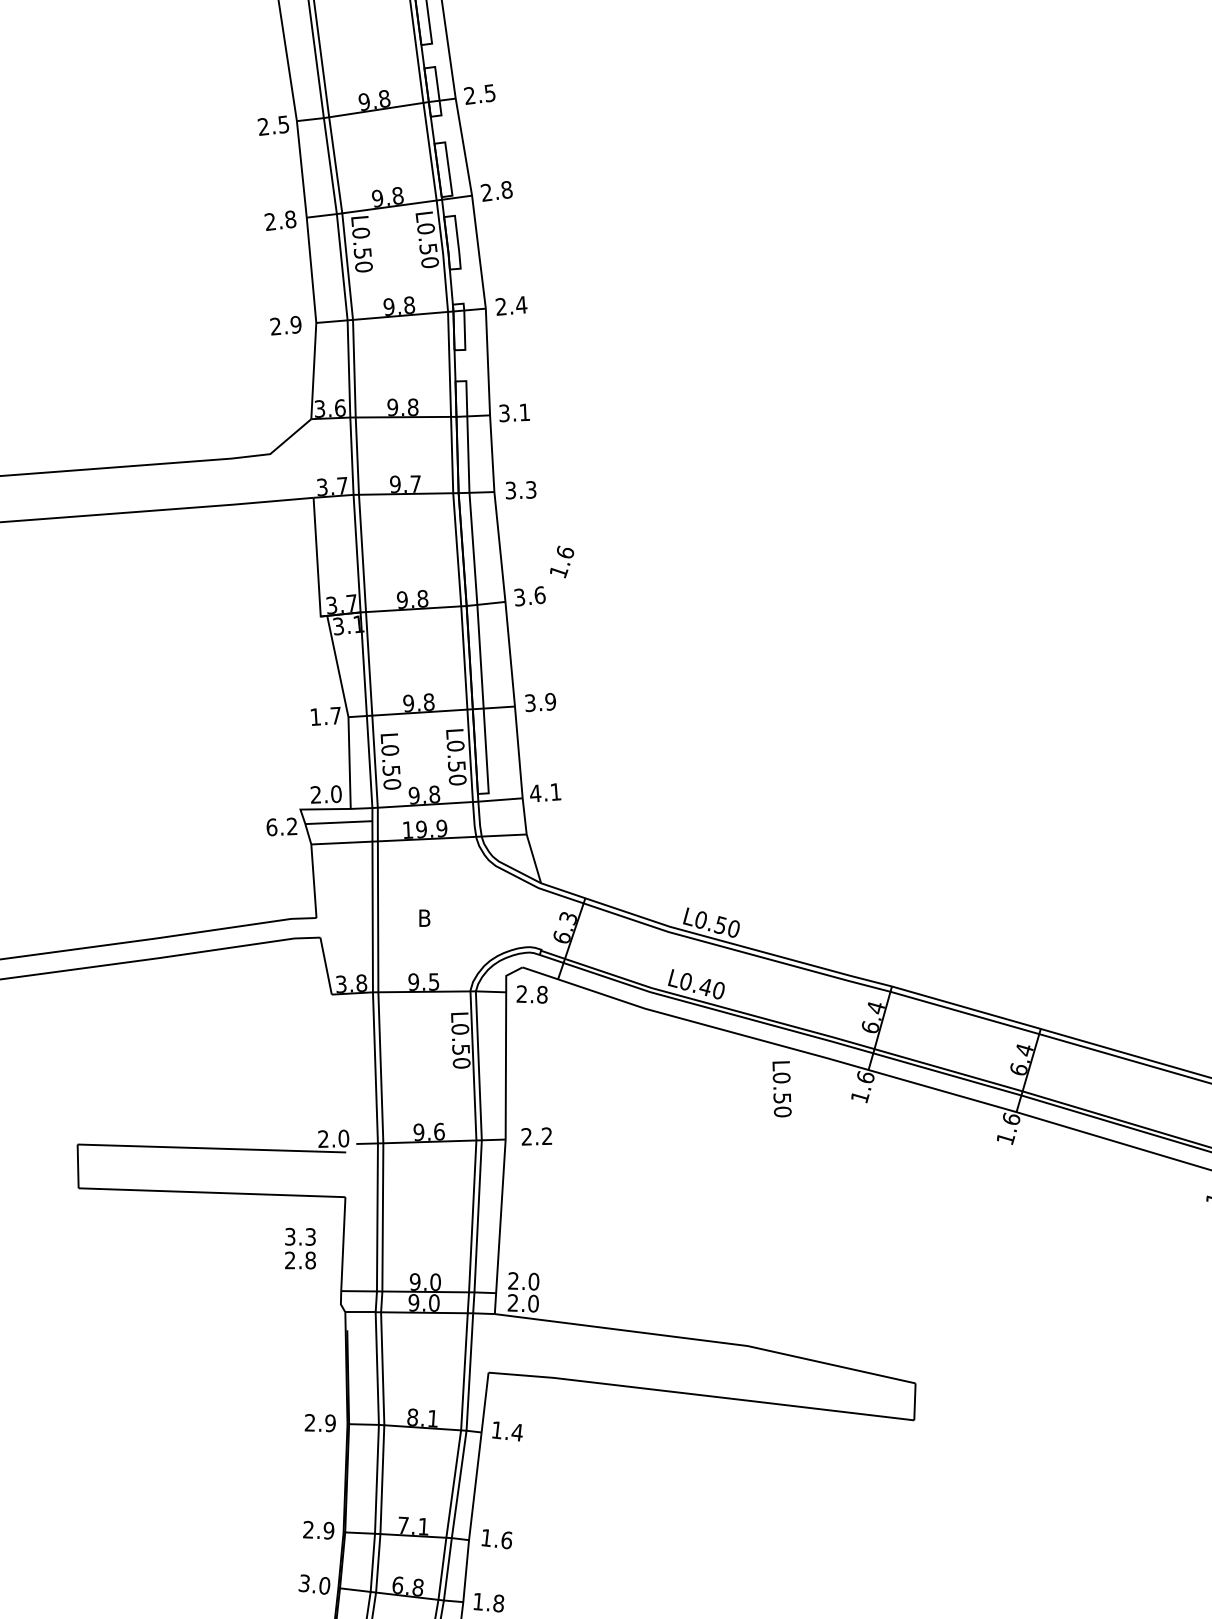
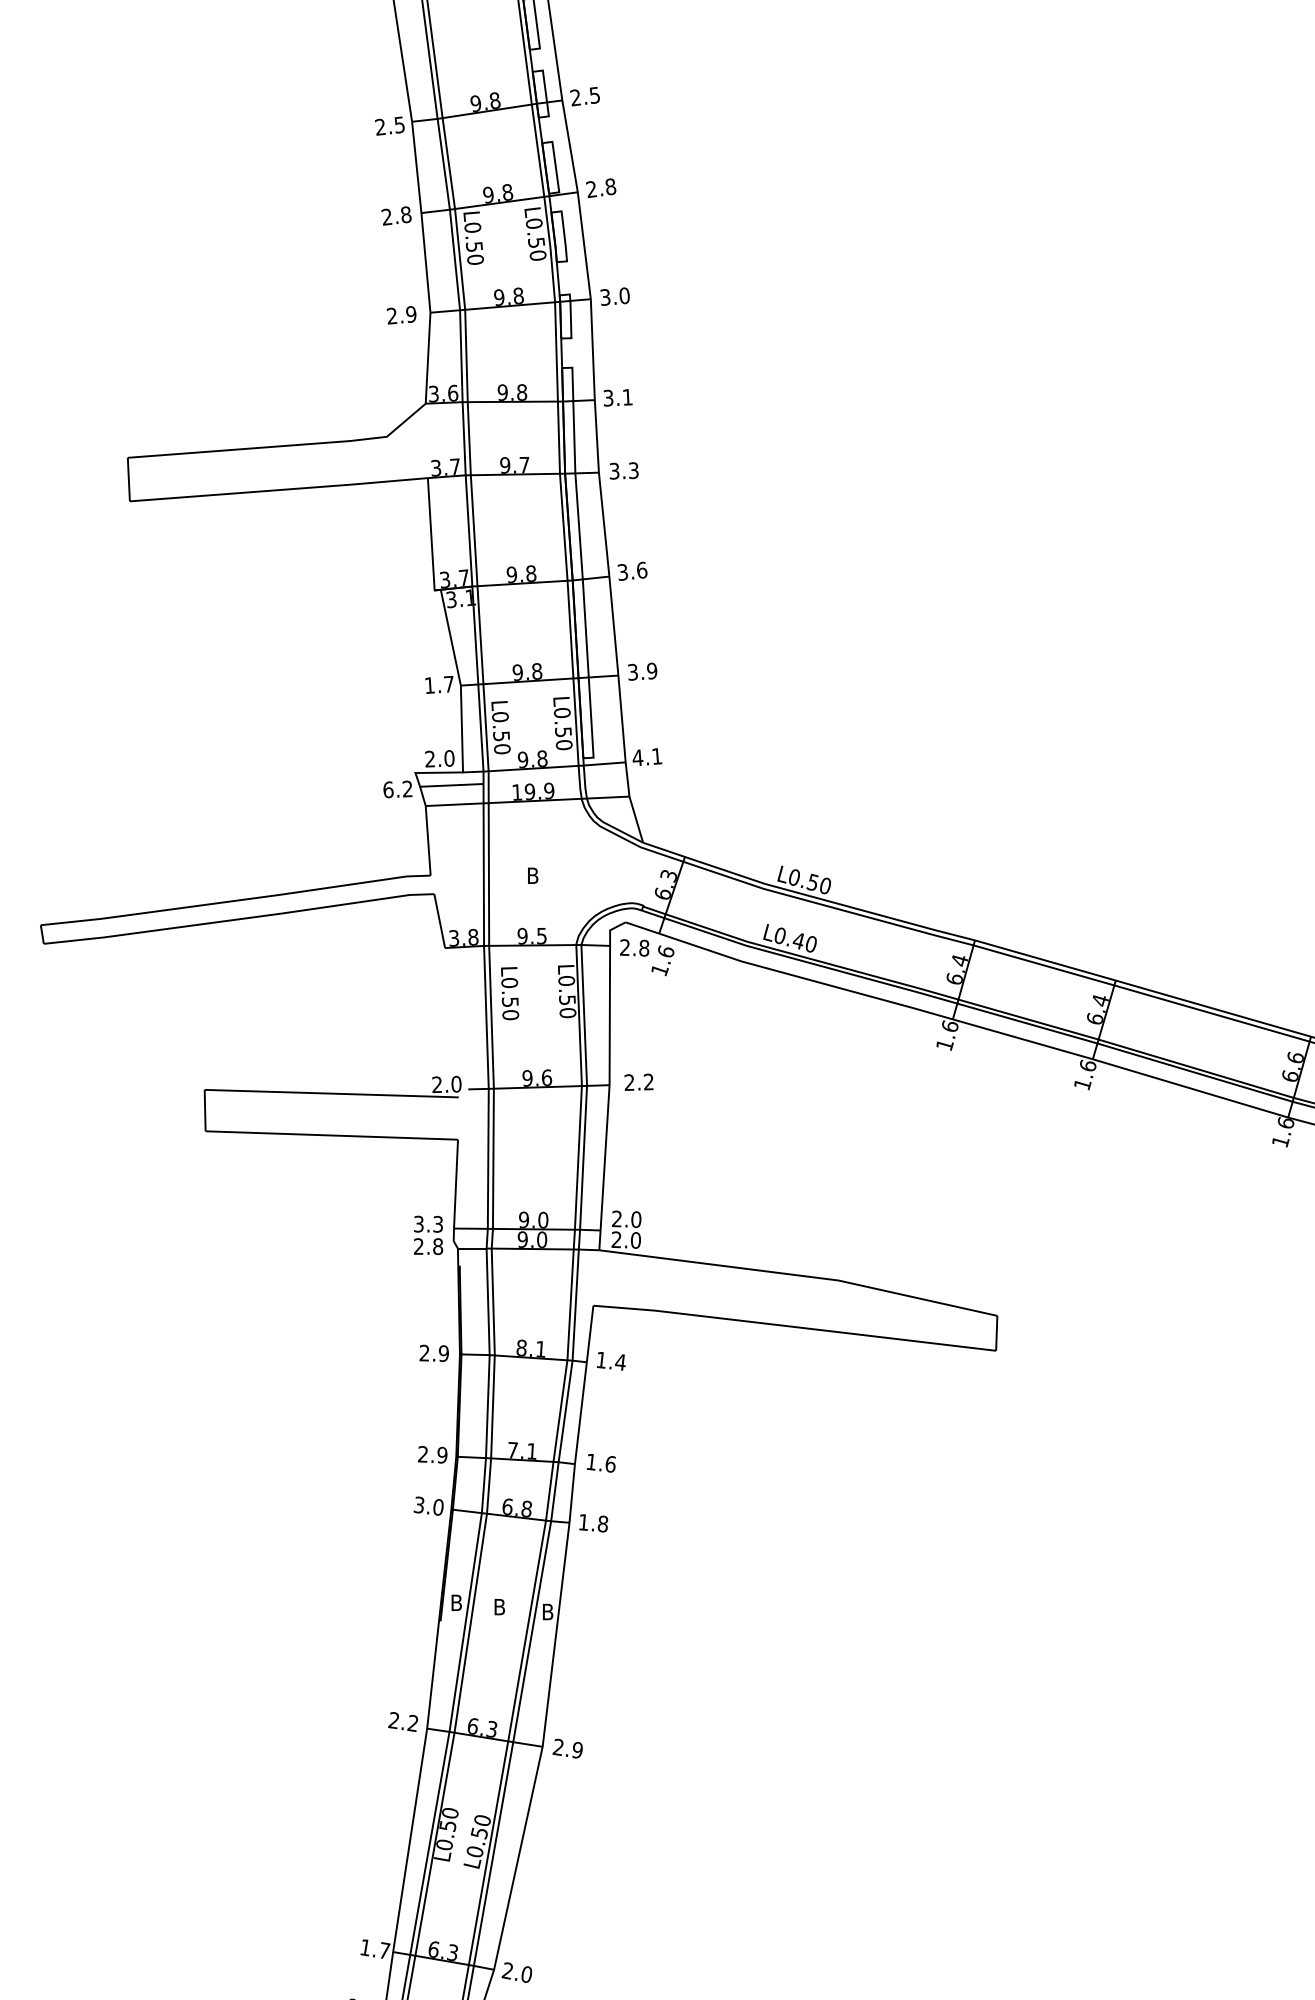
text: (511, 305) -> (615, 296), 2.4 -> 3.0
text: (561, 561) -> (662, 960), moved
text: (782, 1089) -> (510, 993), moved
text: (300, 1248) -> (428, 1235), moved

